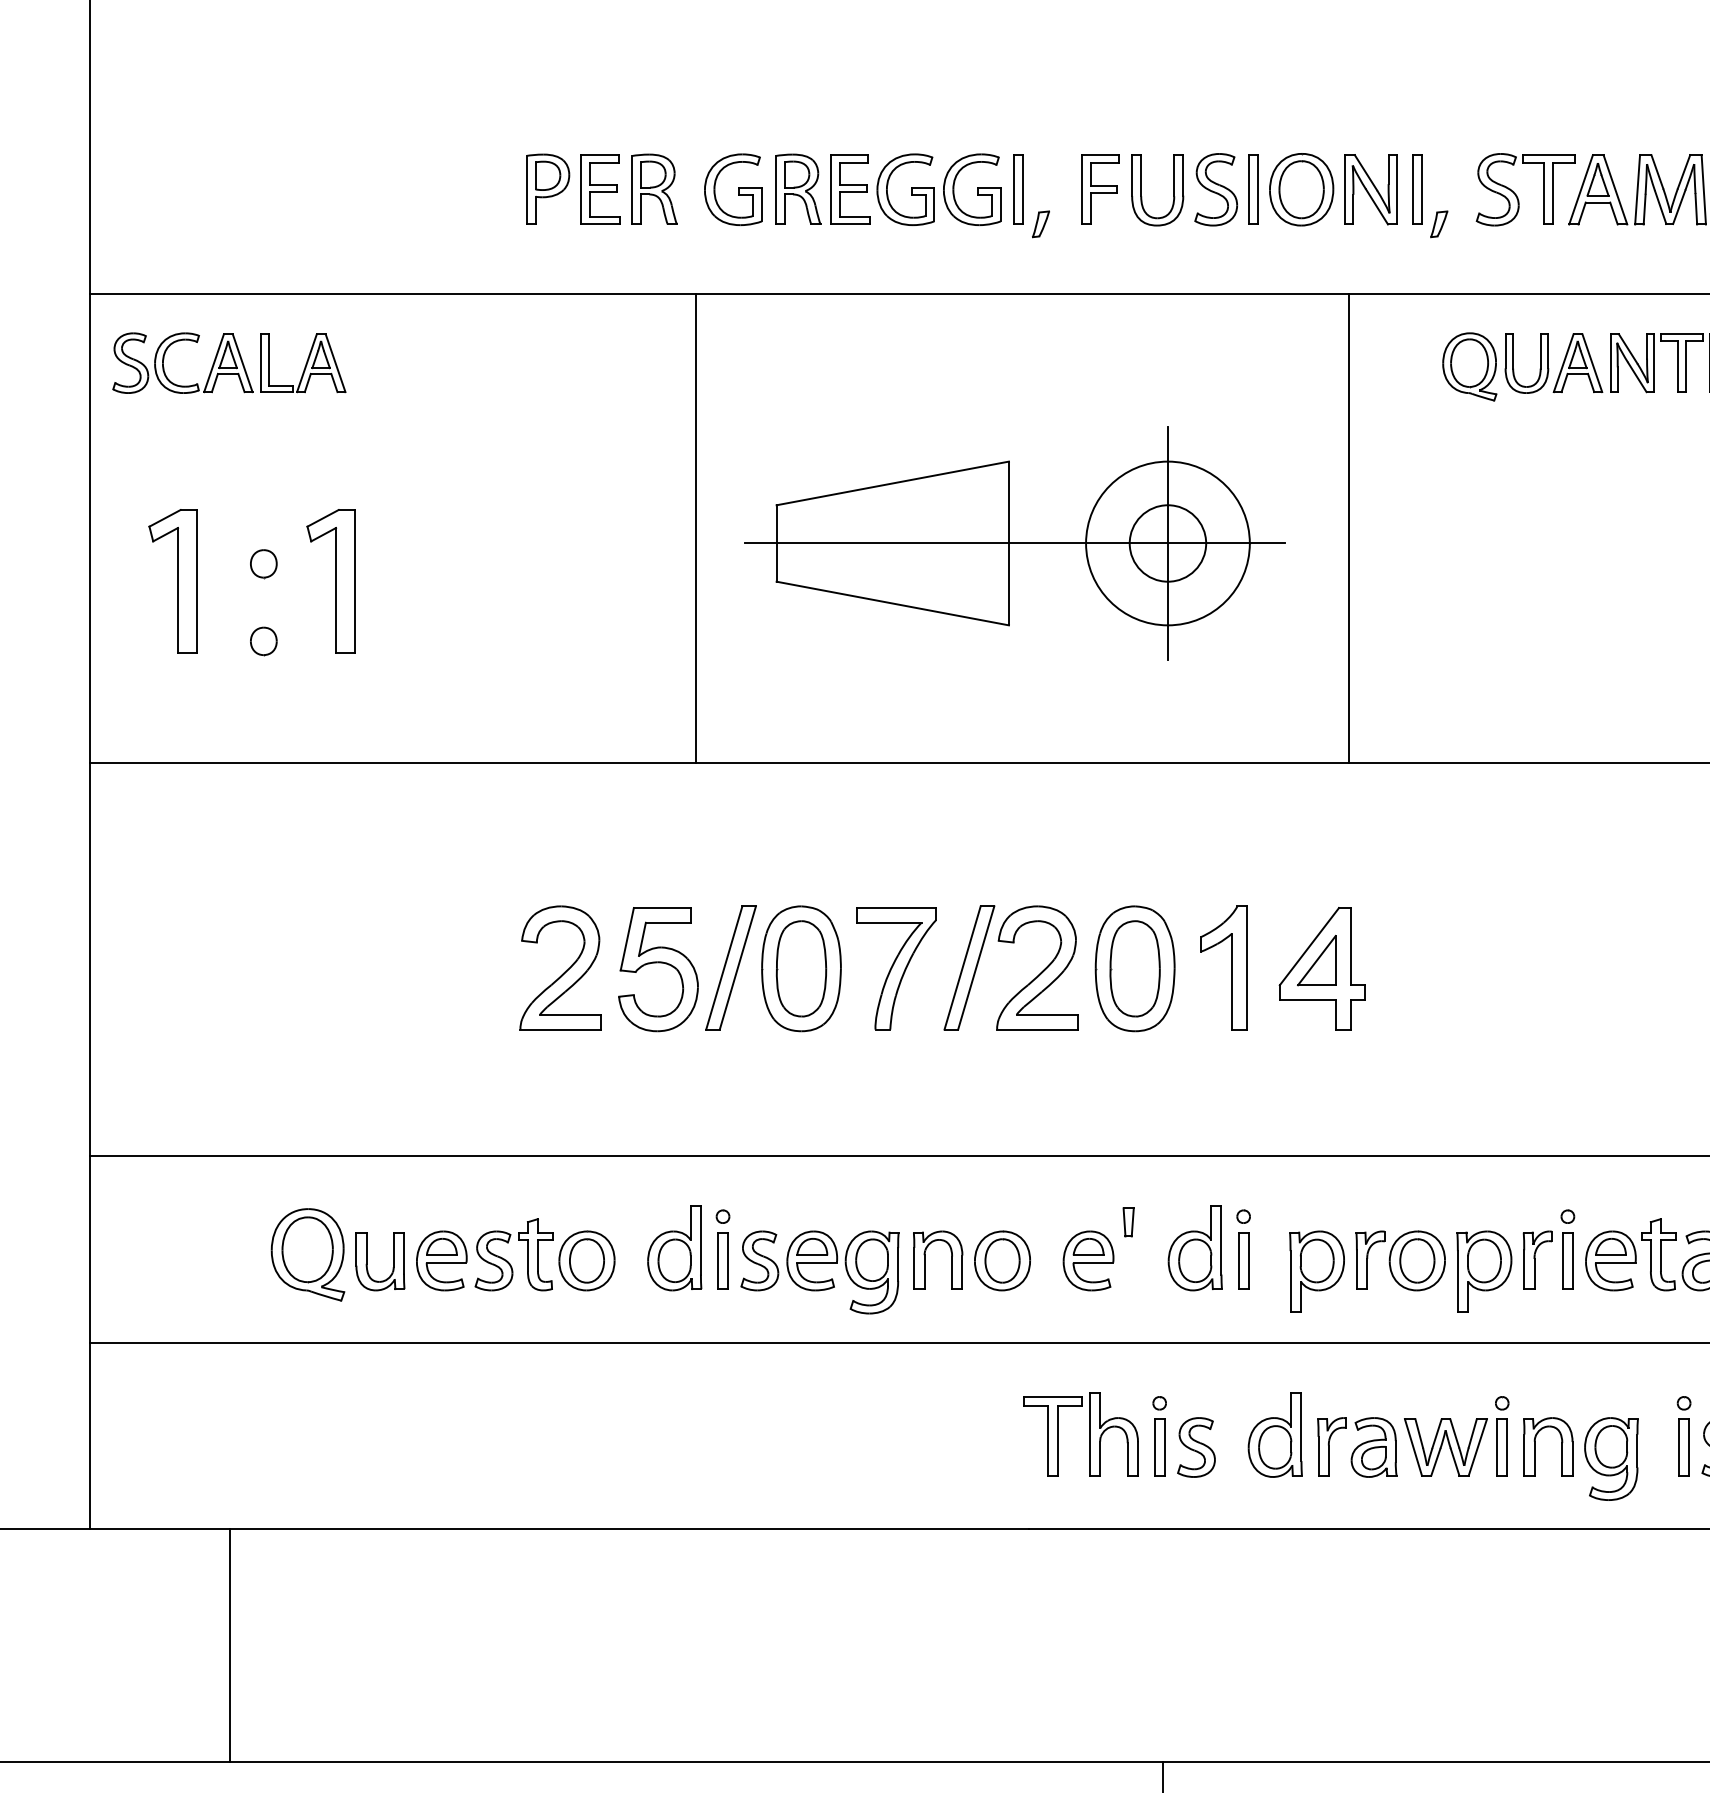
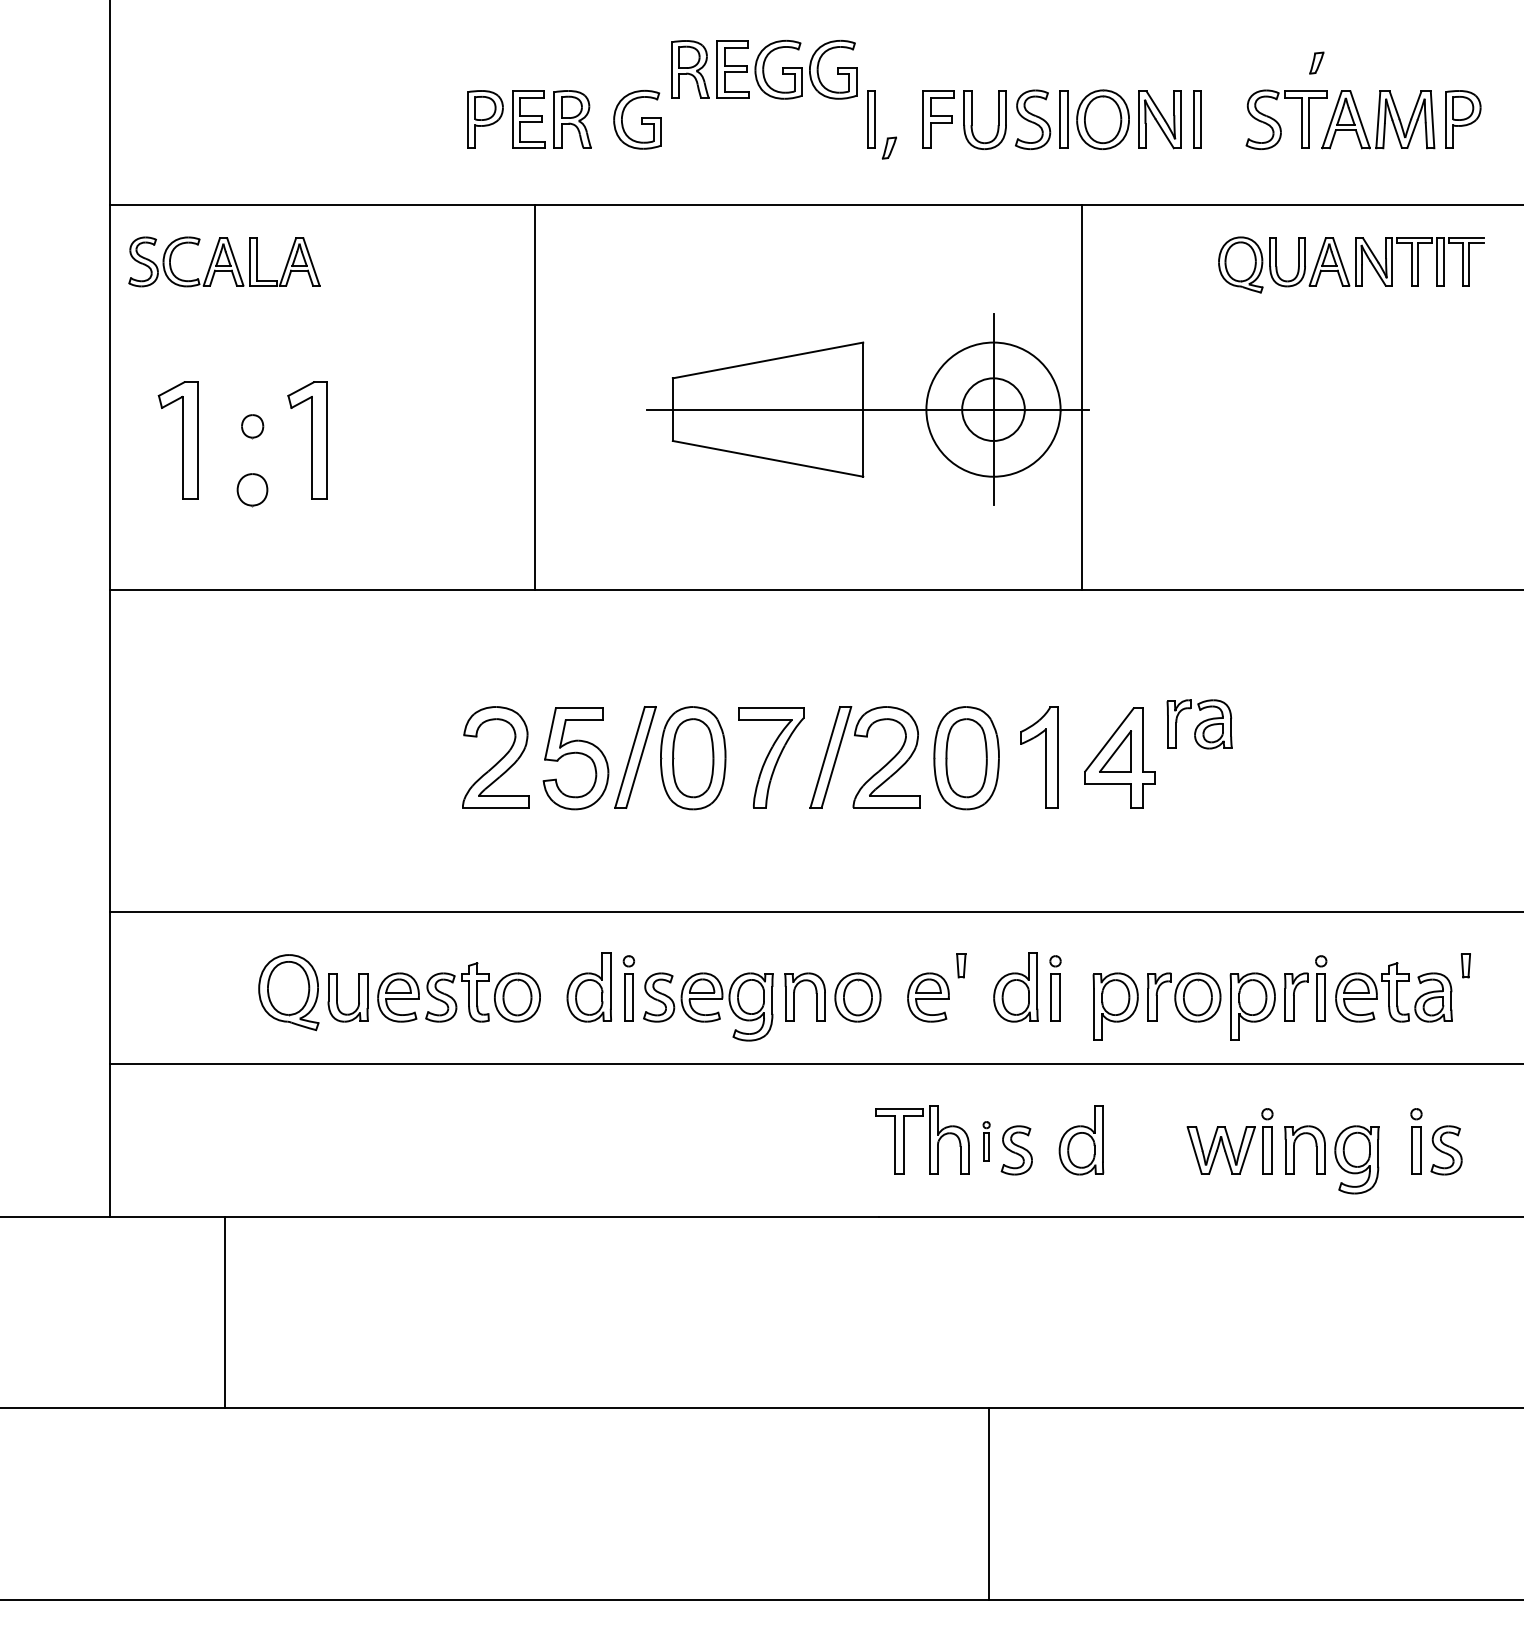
part: (888, 189) -> (764, 69), moved
part: (1438, 223) -> (1316, 62), moved
line: (695, 528) -> (534, 397), moved
line: (1348, 528) -> (1081, 397), moved
part: (263, 640) -> (252, 489), size x1.4
part: (1159, 1436) -> (986, 1141), size x0.6
part: (1357, 1447) -> (1199, 724), moved

